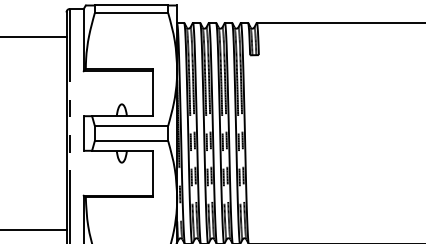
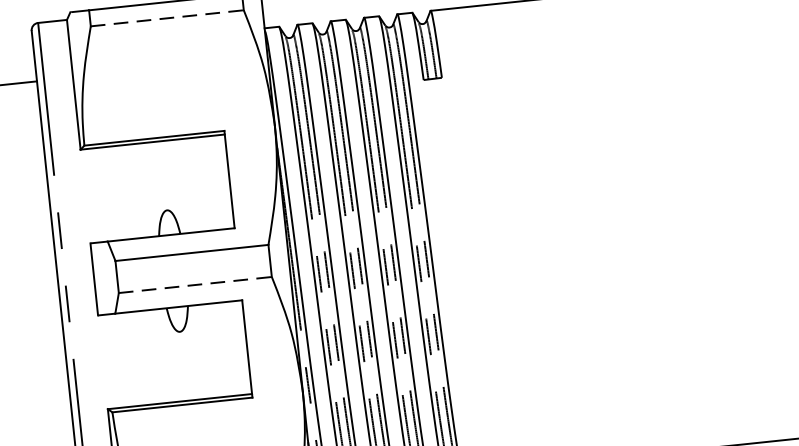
line: (131, 13) -> (167, 18), solid -> dashed
line: (131, 141) -> (195, 285), solid -> dashed

